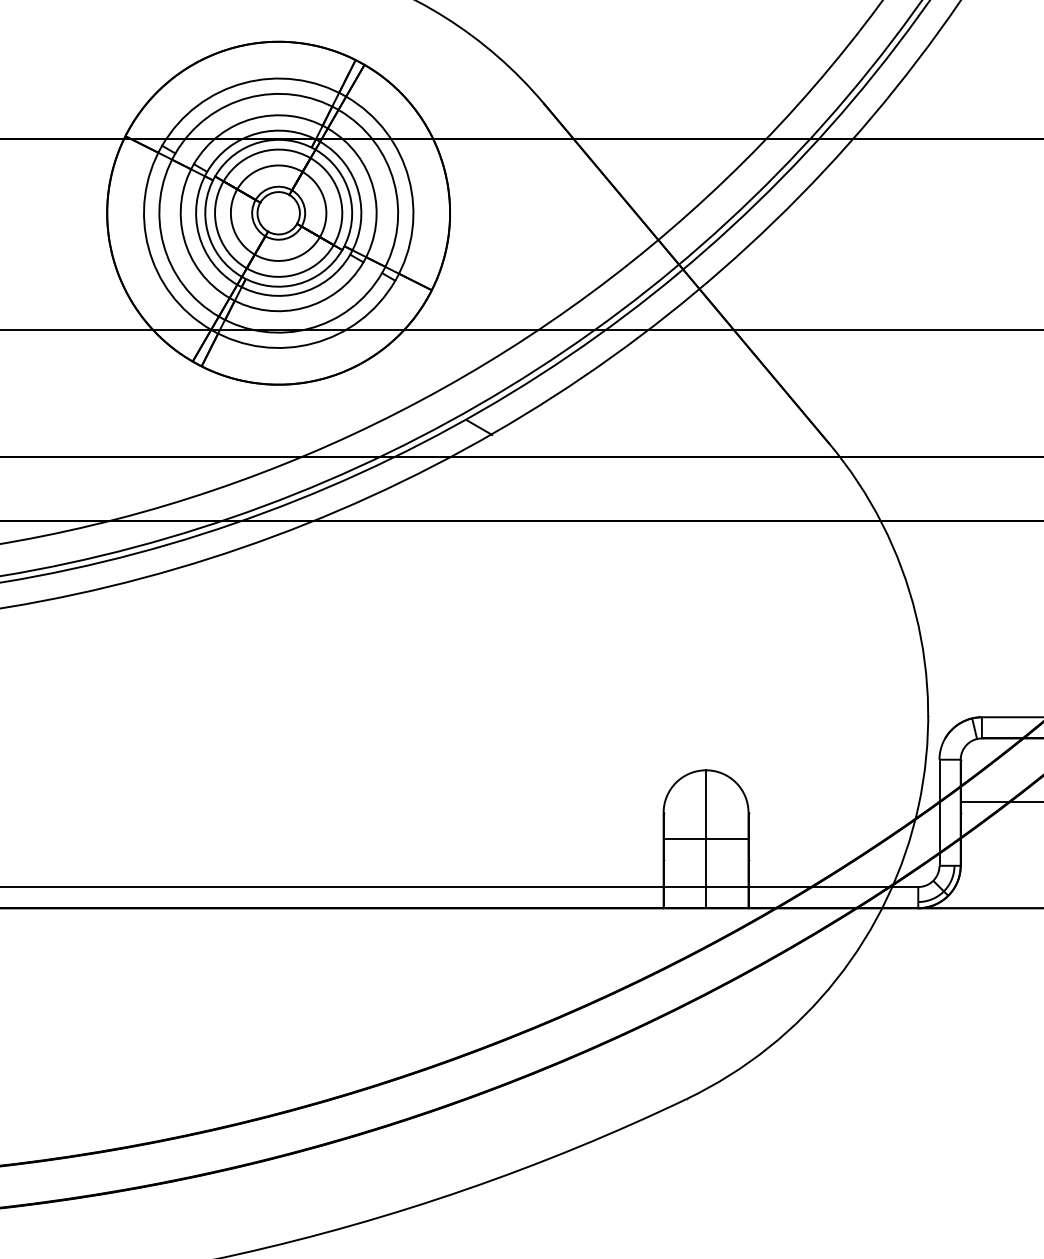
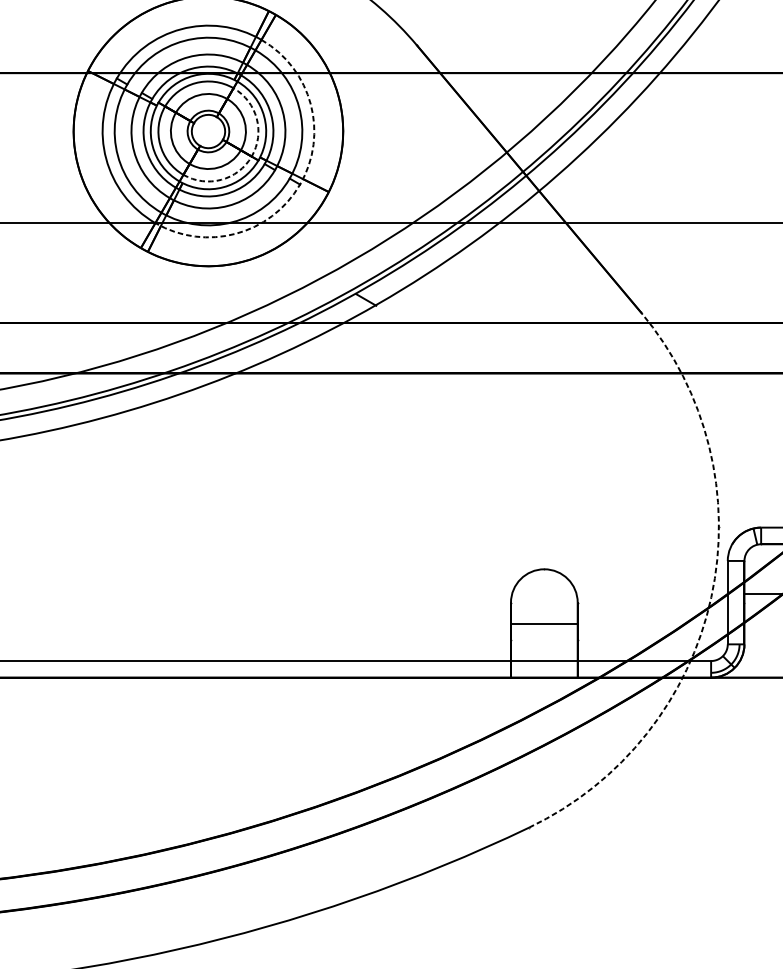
arc: (333, 245) -> (251, 156), solid -> dashed
arc: (395, 280) -> (300, 184), solid -> dashed
arc: (918, 806) -> (711, 597), solid -> dashed
line: (706, 839) -> (544, 623), removed

